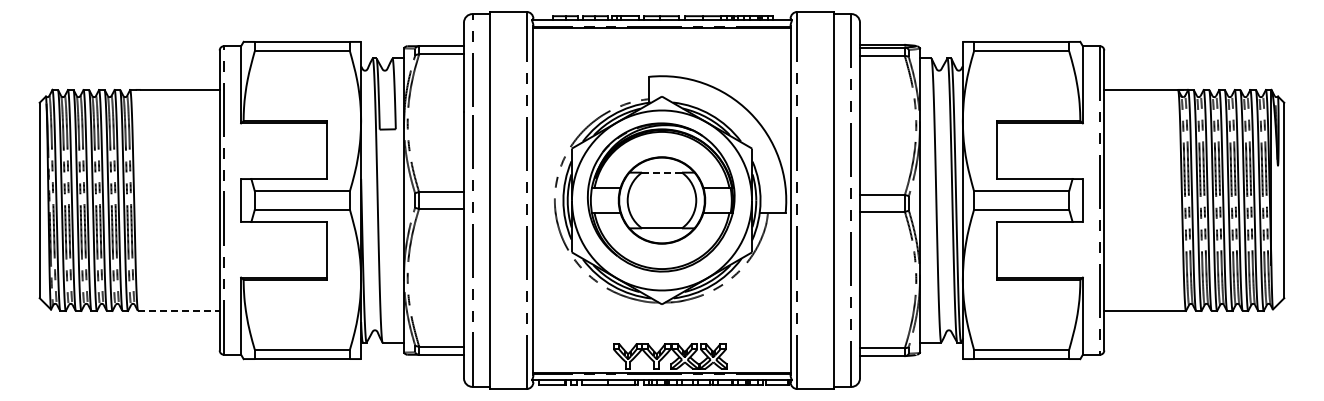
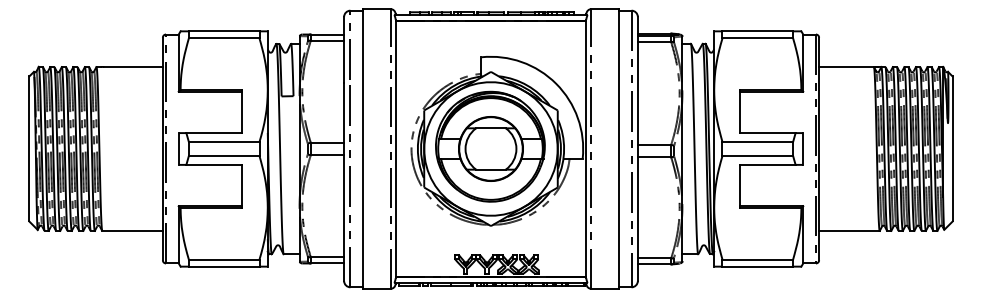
line: (662, 172) -> (491, 128), dashed -> solid
line: (178, 311) -> (132, 231), dashed -> solid

